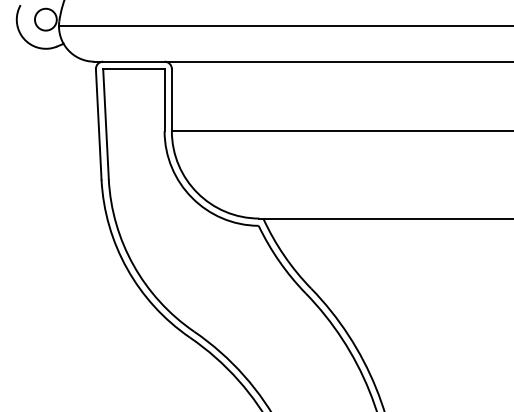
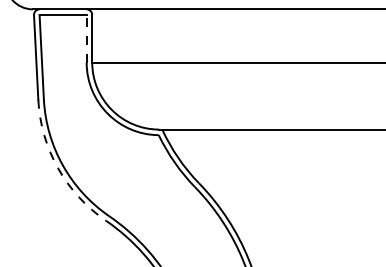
line: (164, 99) -> (86, 38), solid -> dashed
arc: (127, 268) -> (58, 167), solid -> dashed

